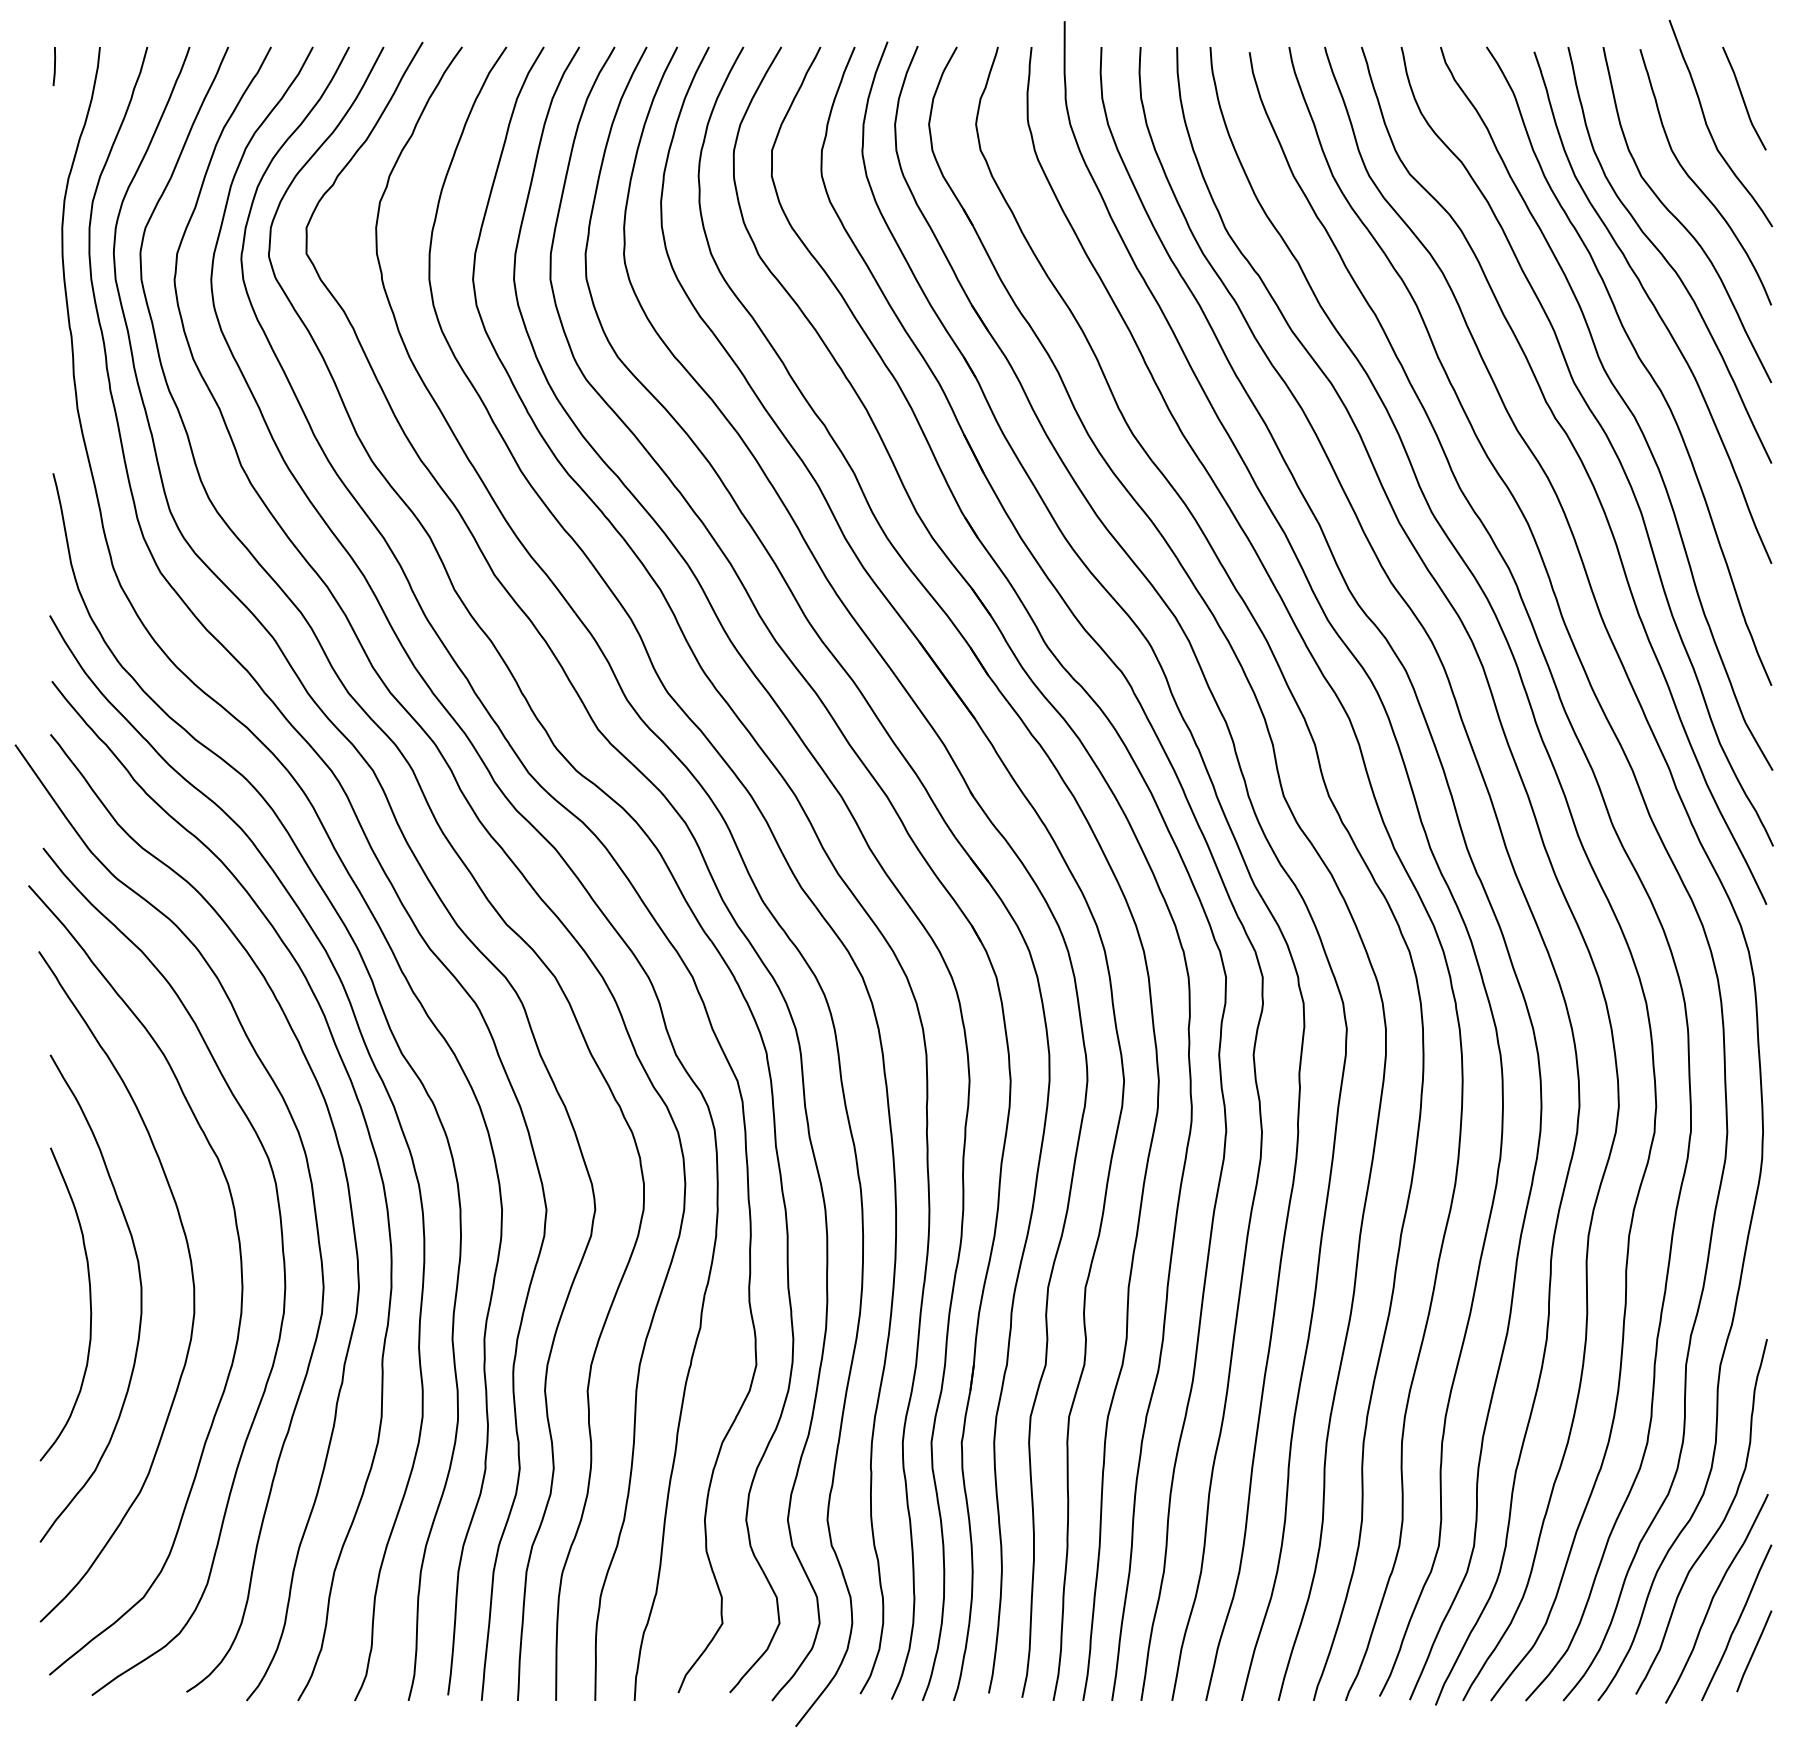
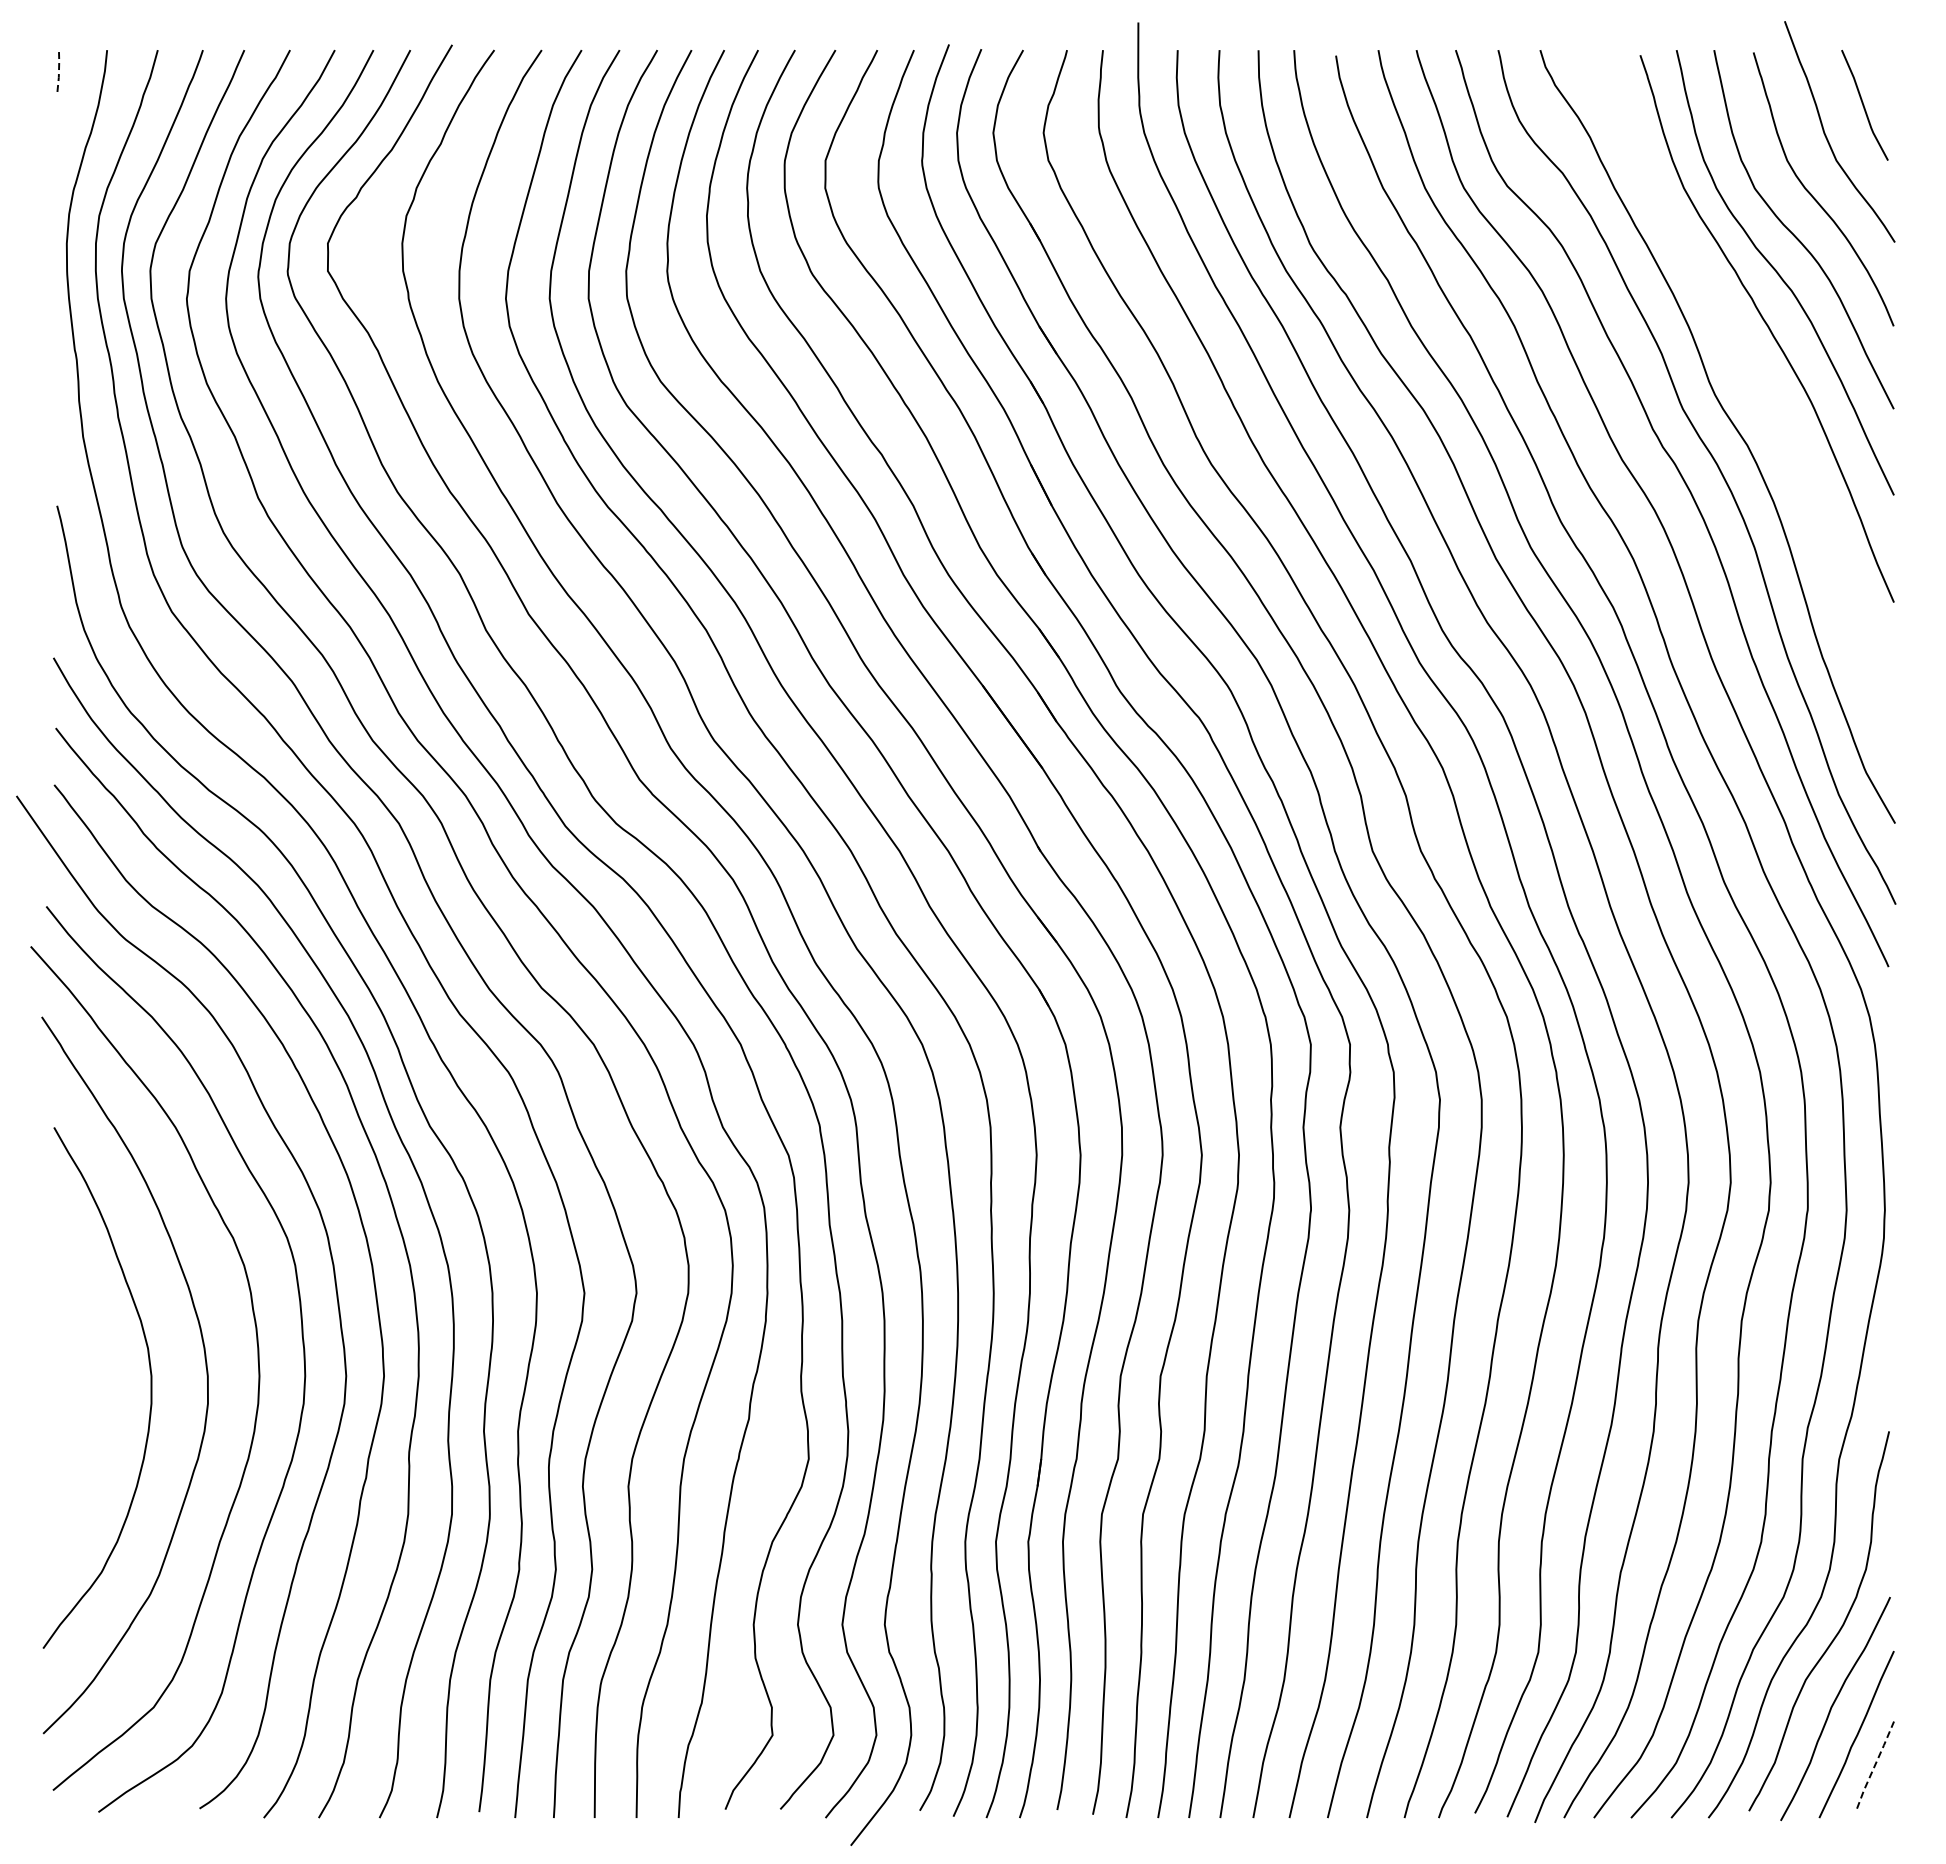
line: (54, 67) -> (58, 71), solid -> dashed
curve: (1640, 361) -> (1753, 386), removed
curve: (90, 1303) -> (96, 1393), removed
line: (1754, 1651) -> (1875, 1765), solid -> dashed

